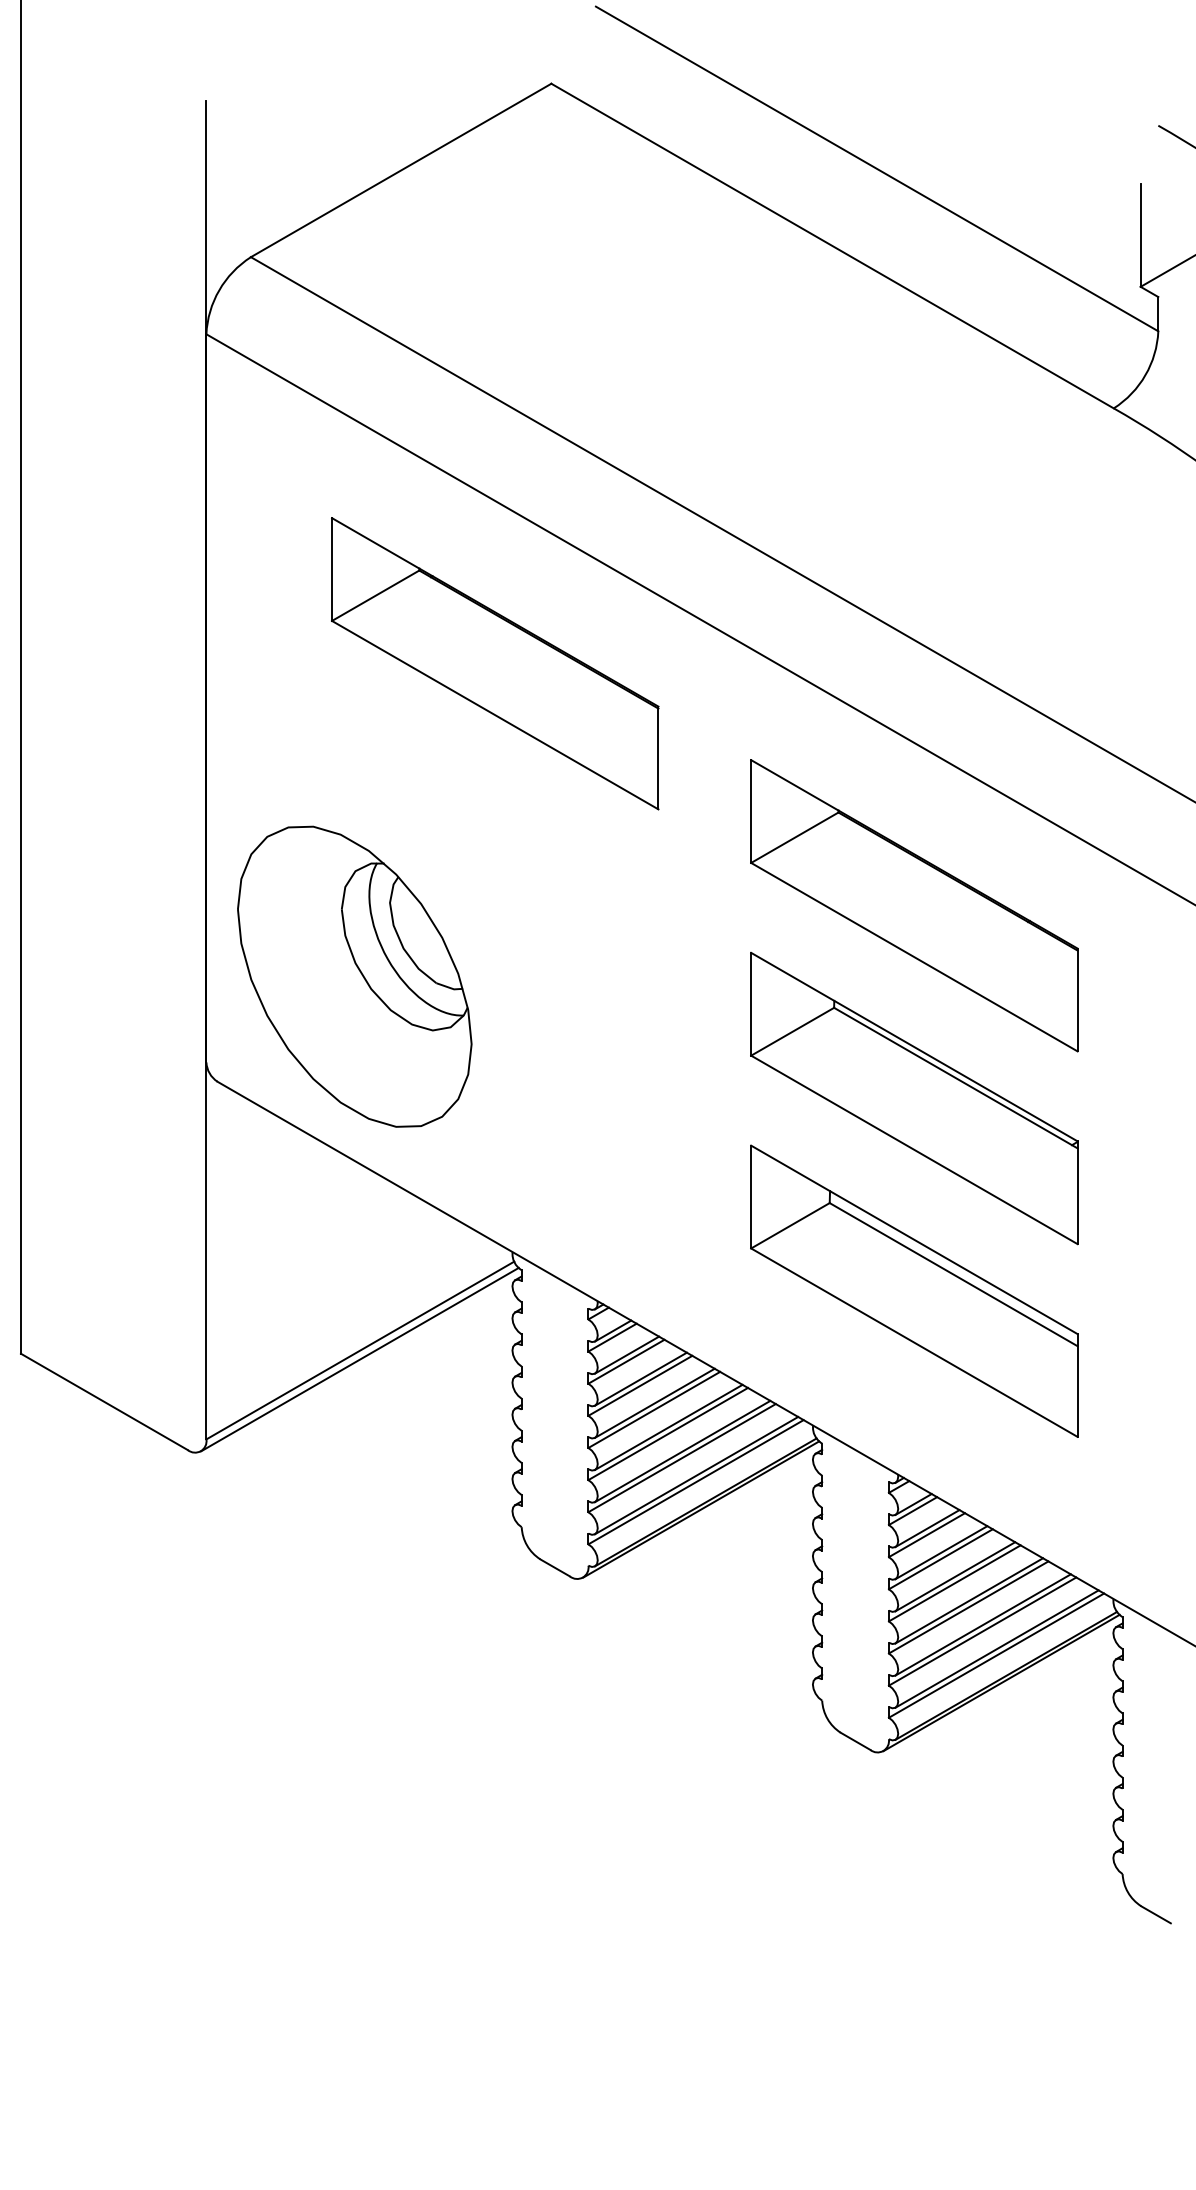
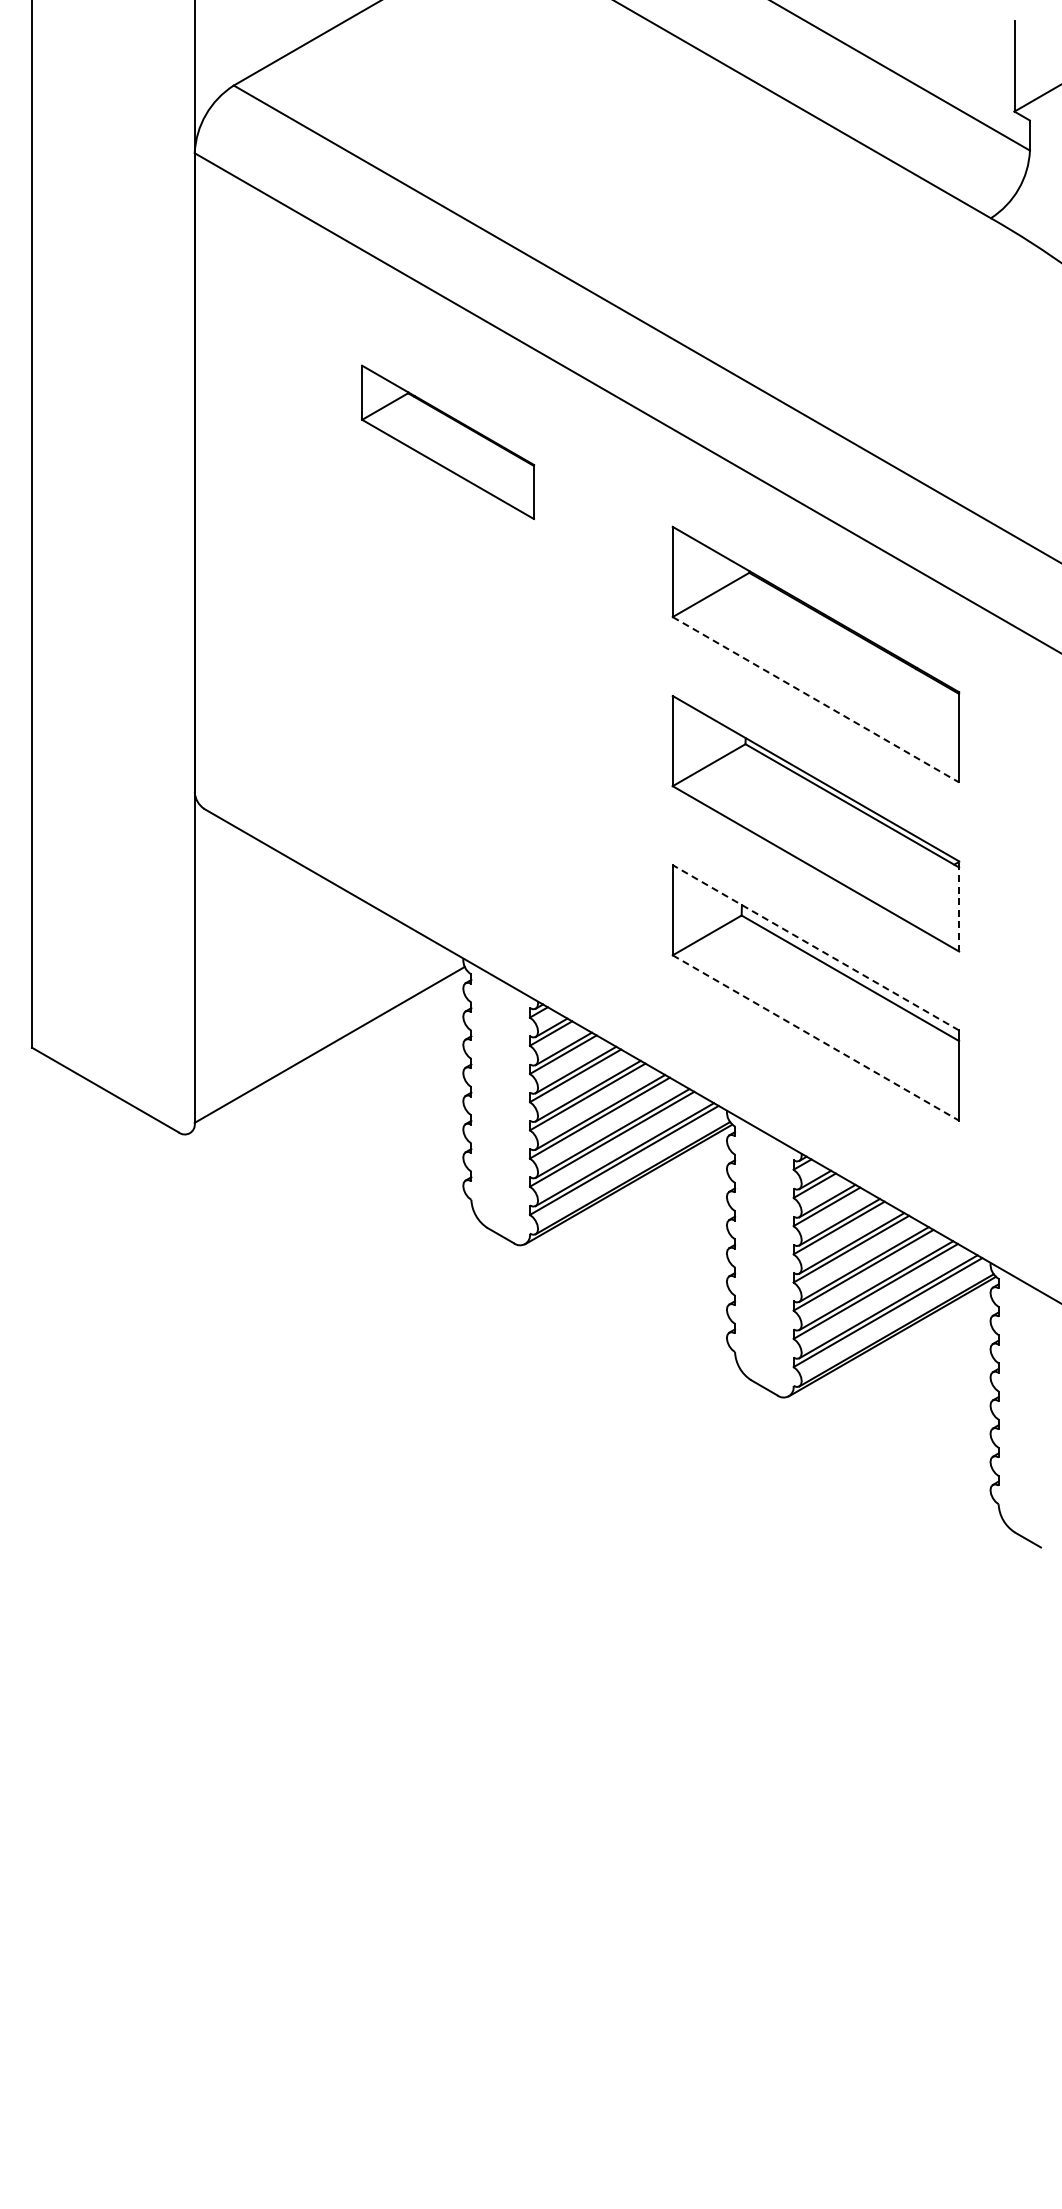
part: (494, 663) -> (447, 442), size x0.6
line: (915, 958) -> (816, 700), solid -> dashed
part: (354, 976) -> (324, 716), removed
line: (1078, 1191) -> (959, 905), solid -> dashed
line: (913, 1239) -> (815, 947), solid -> dashed
line: (915, 1343) -> (816, 1038), solid -> dashed
line: (359, 1359) -> (329, 1052), removed

